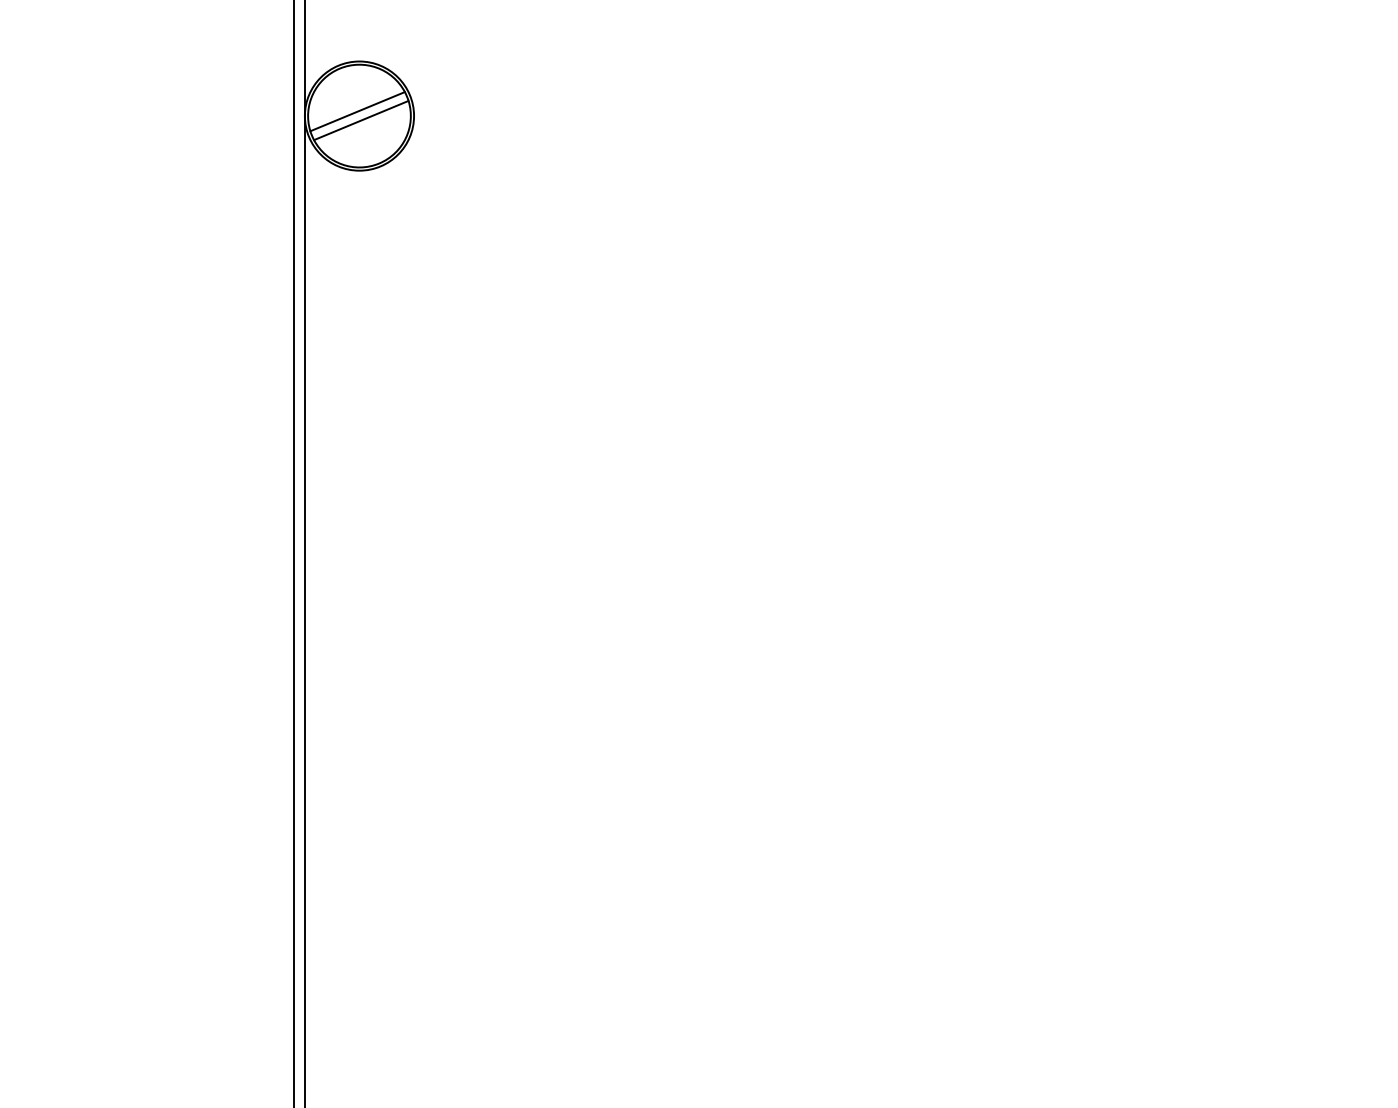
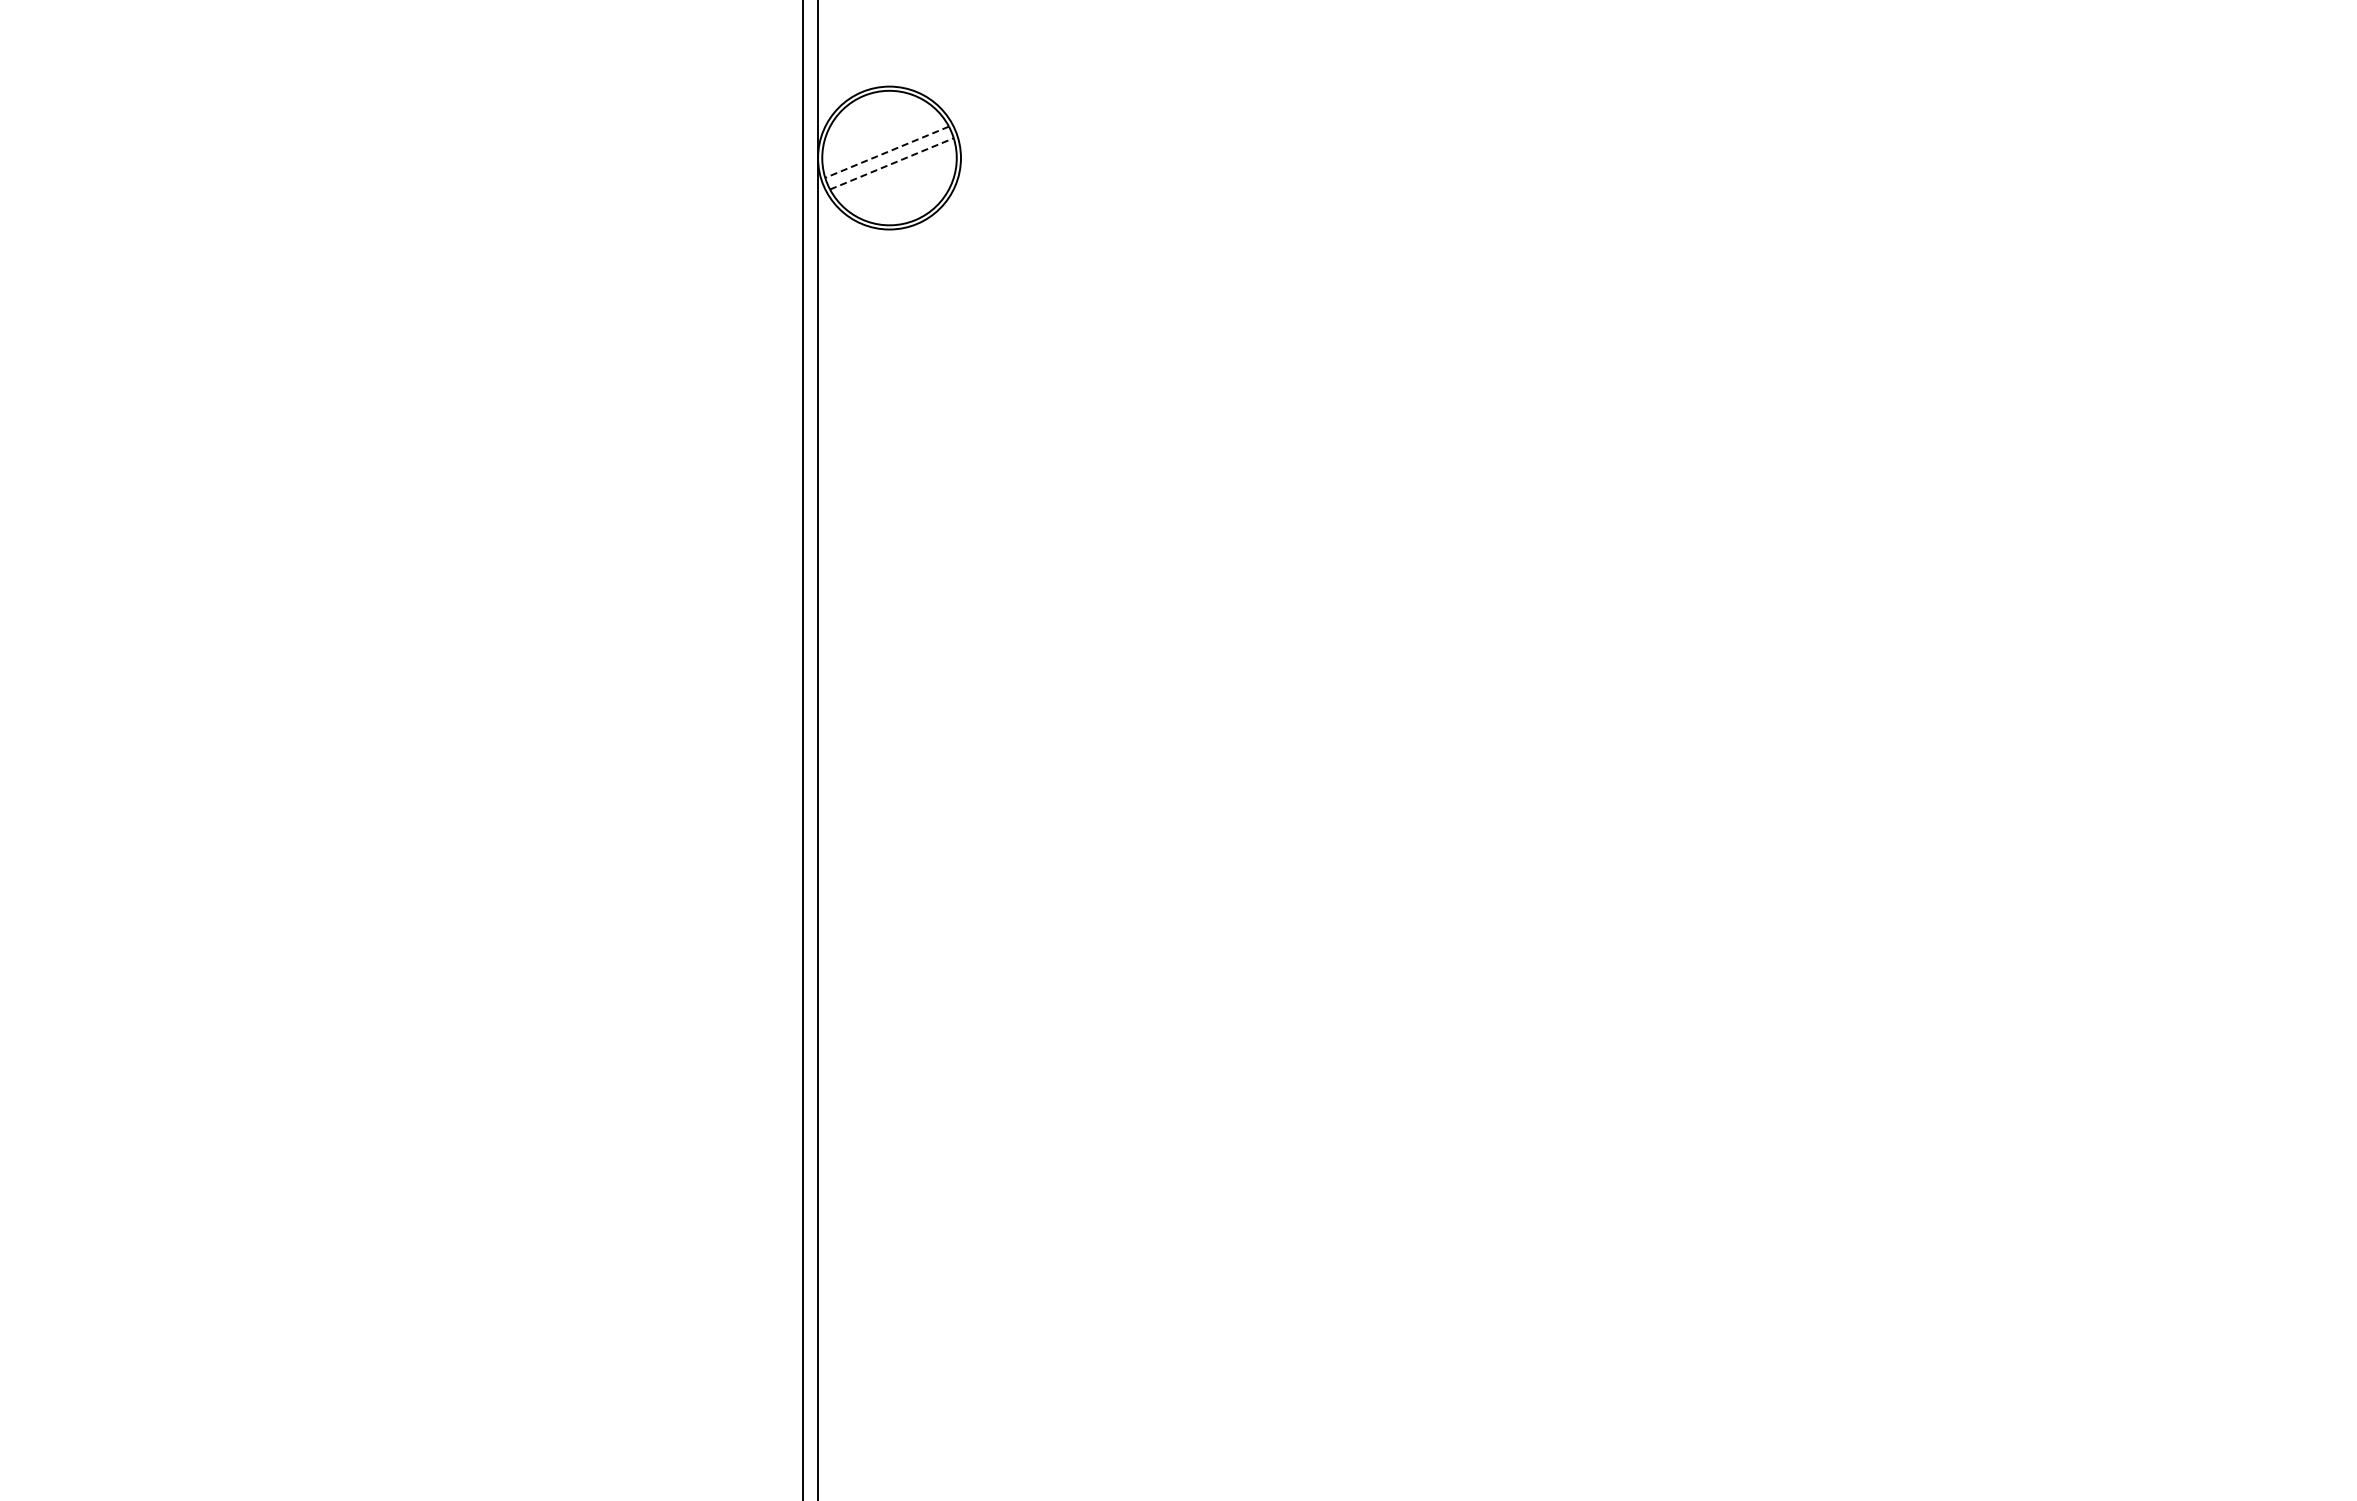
line: (357, 111) -> (887, 152), solid -> dashed
line: (360, 120) -> (891, 163), solid -> dashed

